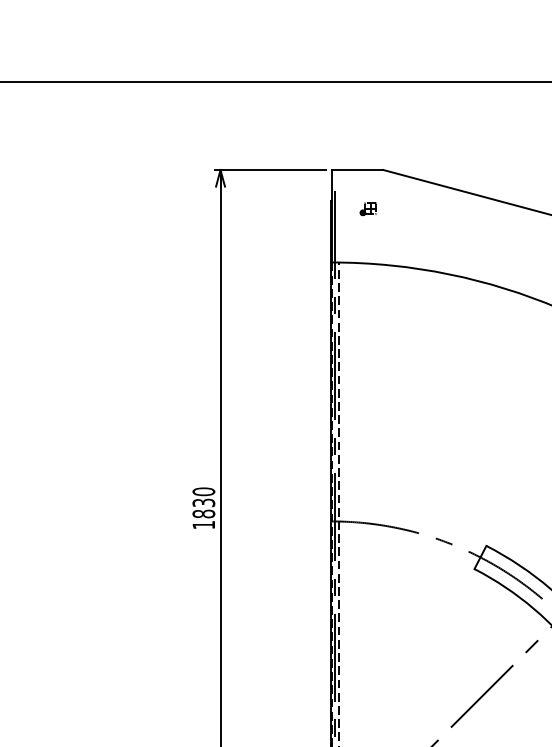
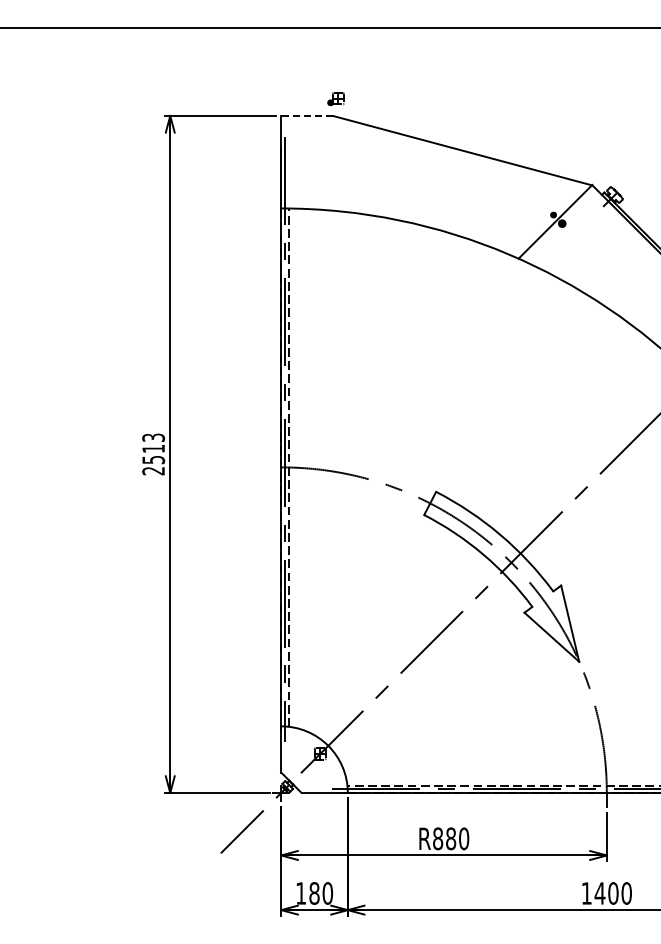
line: (357, 169) -> (307, 115), solid -> dashed
part: (367, 209) -> (335, 99), moved
text: (203, 508) -> (153, 454), 1830 -> 2513

